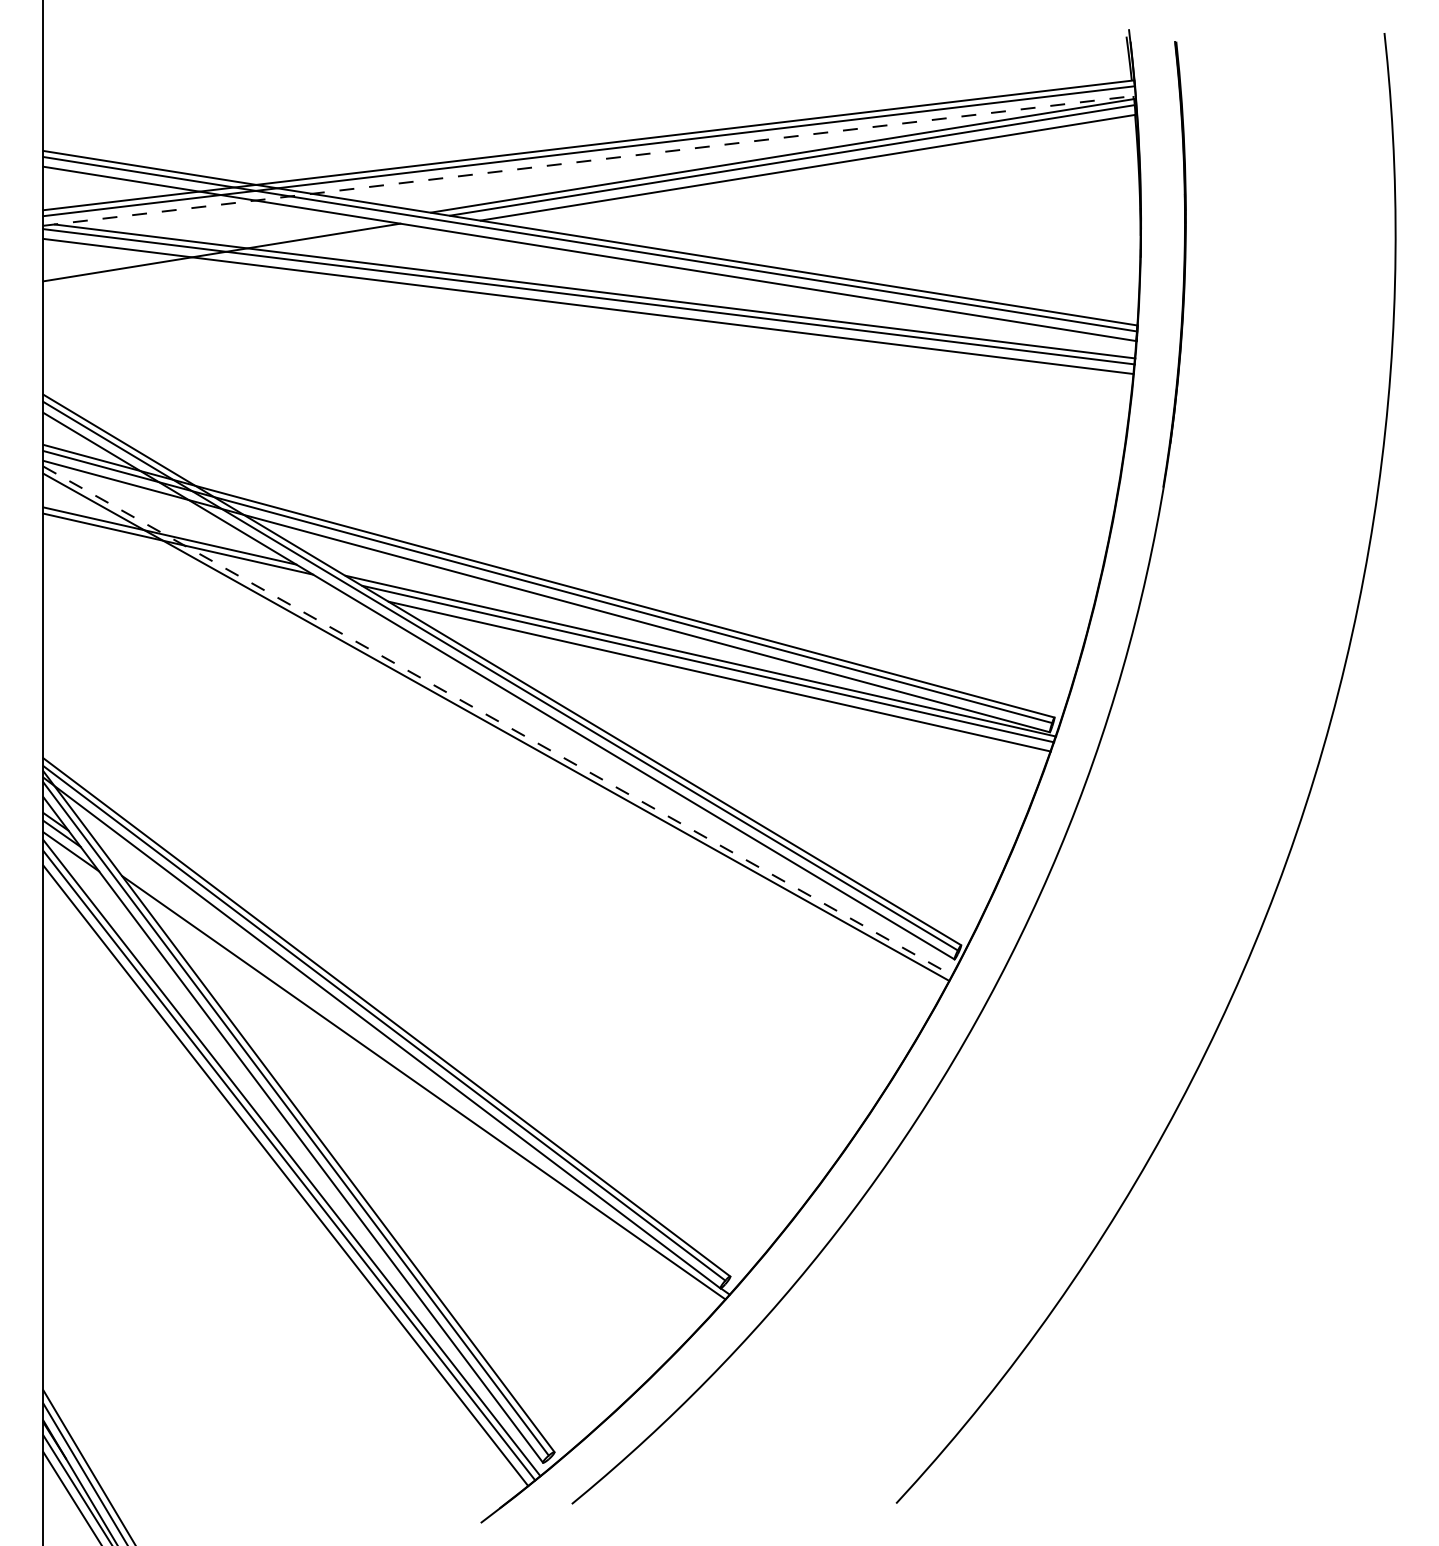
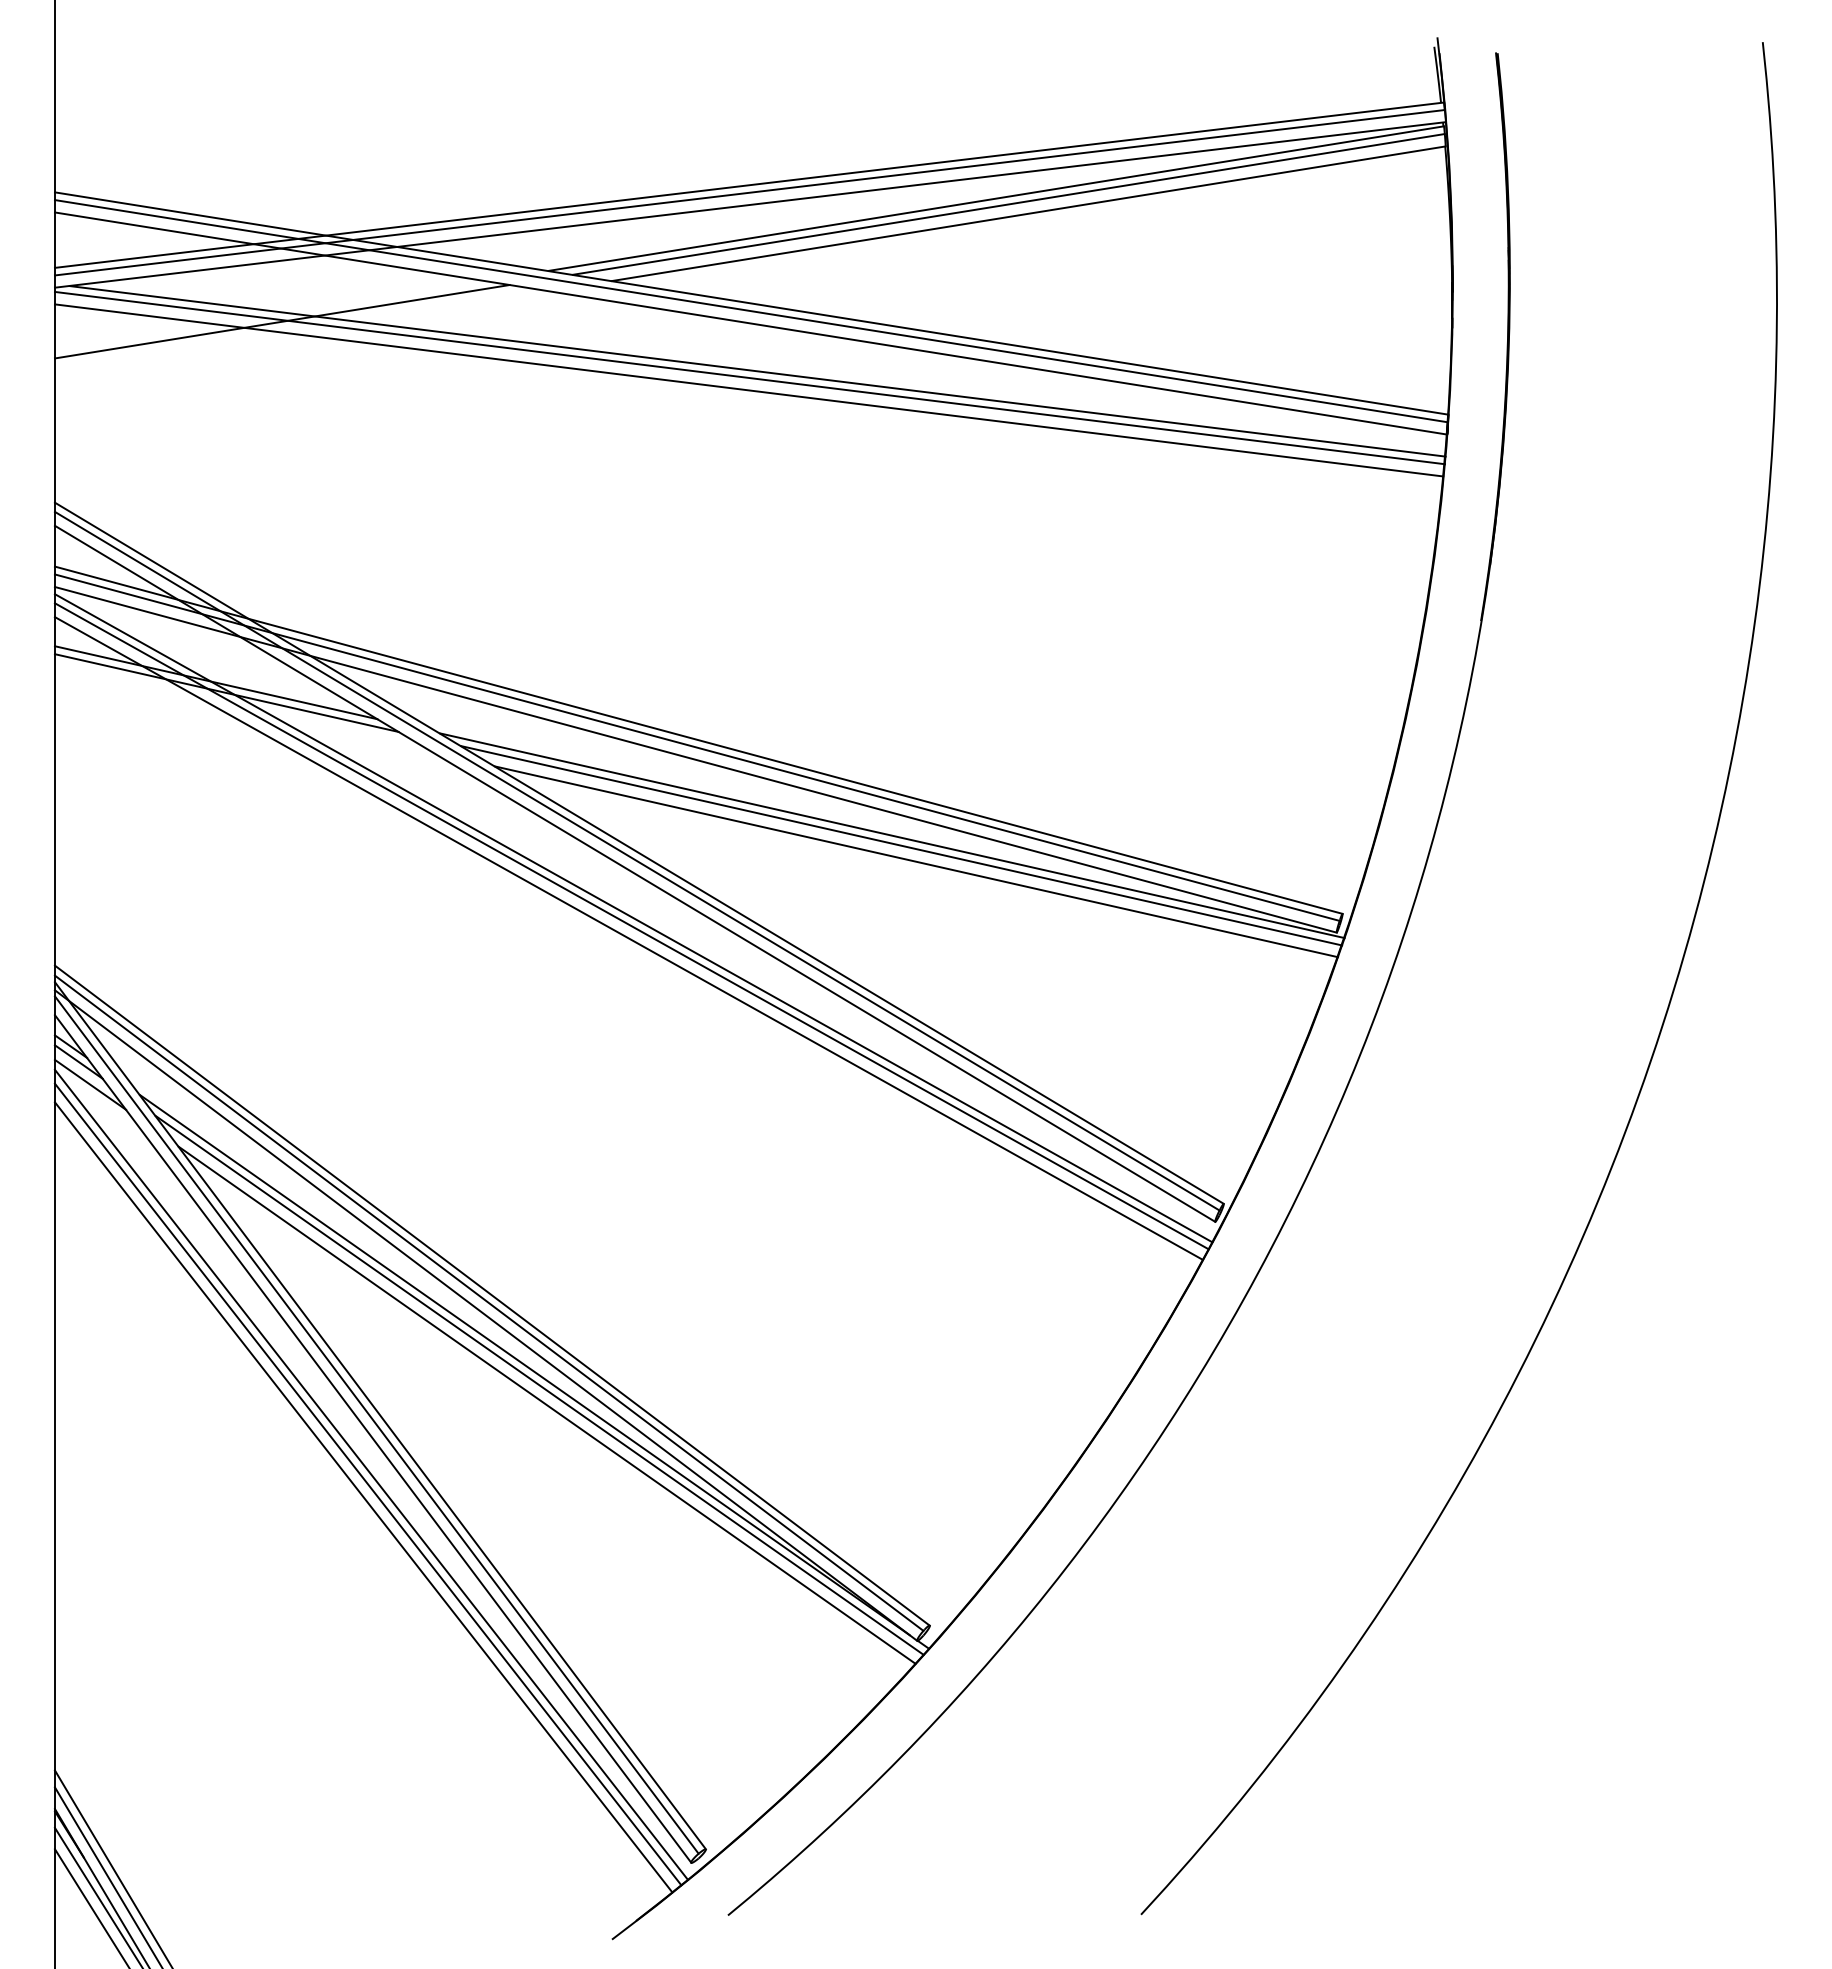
line: (589, 160) -> (750, 204), dashed -> solid
line: (498, 721) -> (634, 918), dashed -> solid
line: (493, 736) -> (628, 938), added
line: (412, 1072) -> (524, 1365), added
line: (429, 1102) -> (546, 1404), added

